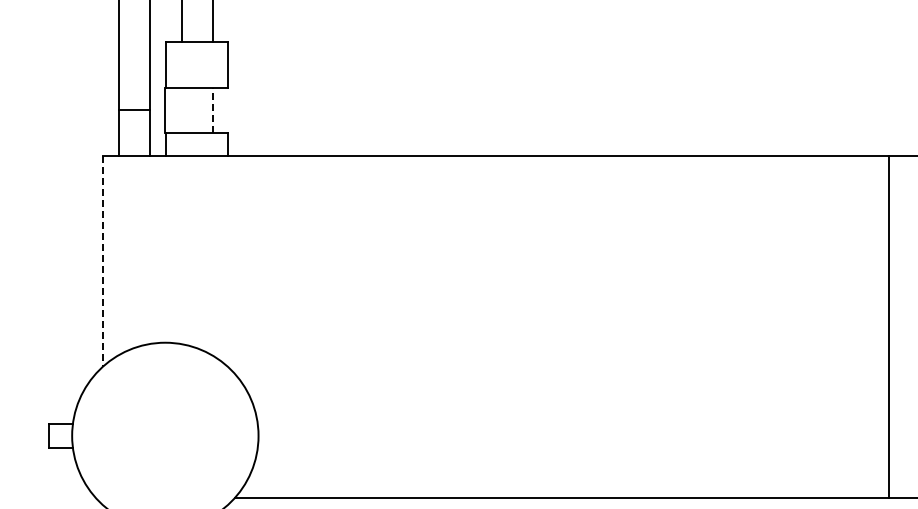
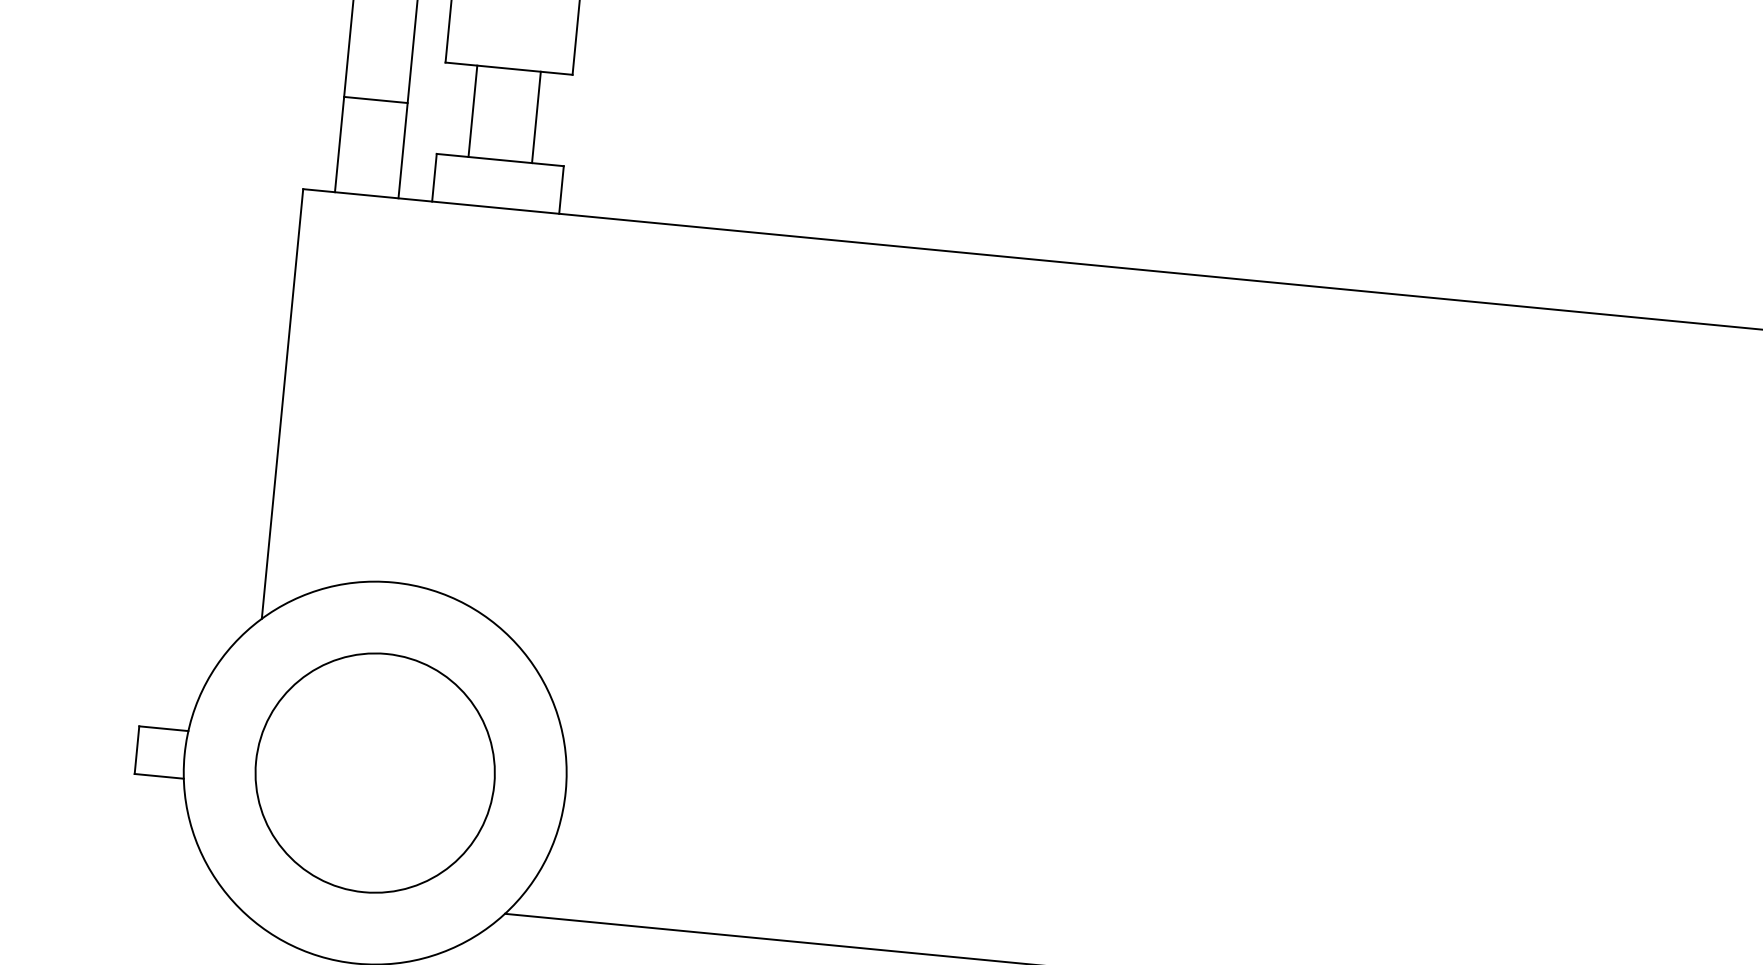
line: (164, 110) -> (472, 110), moved
line: (212, 110) -> (535, 116), dashed -> solid
line: (103, 261) -> (283, 404), dashed -> solid
circle: (165, 435) -> (375, 772), added

